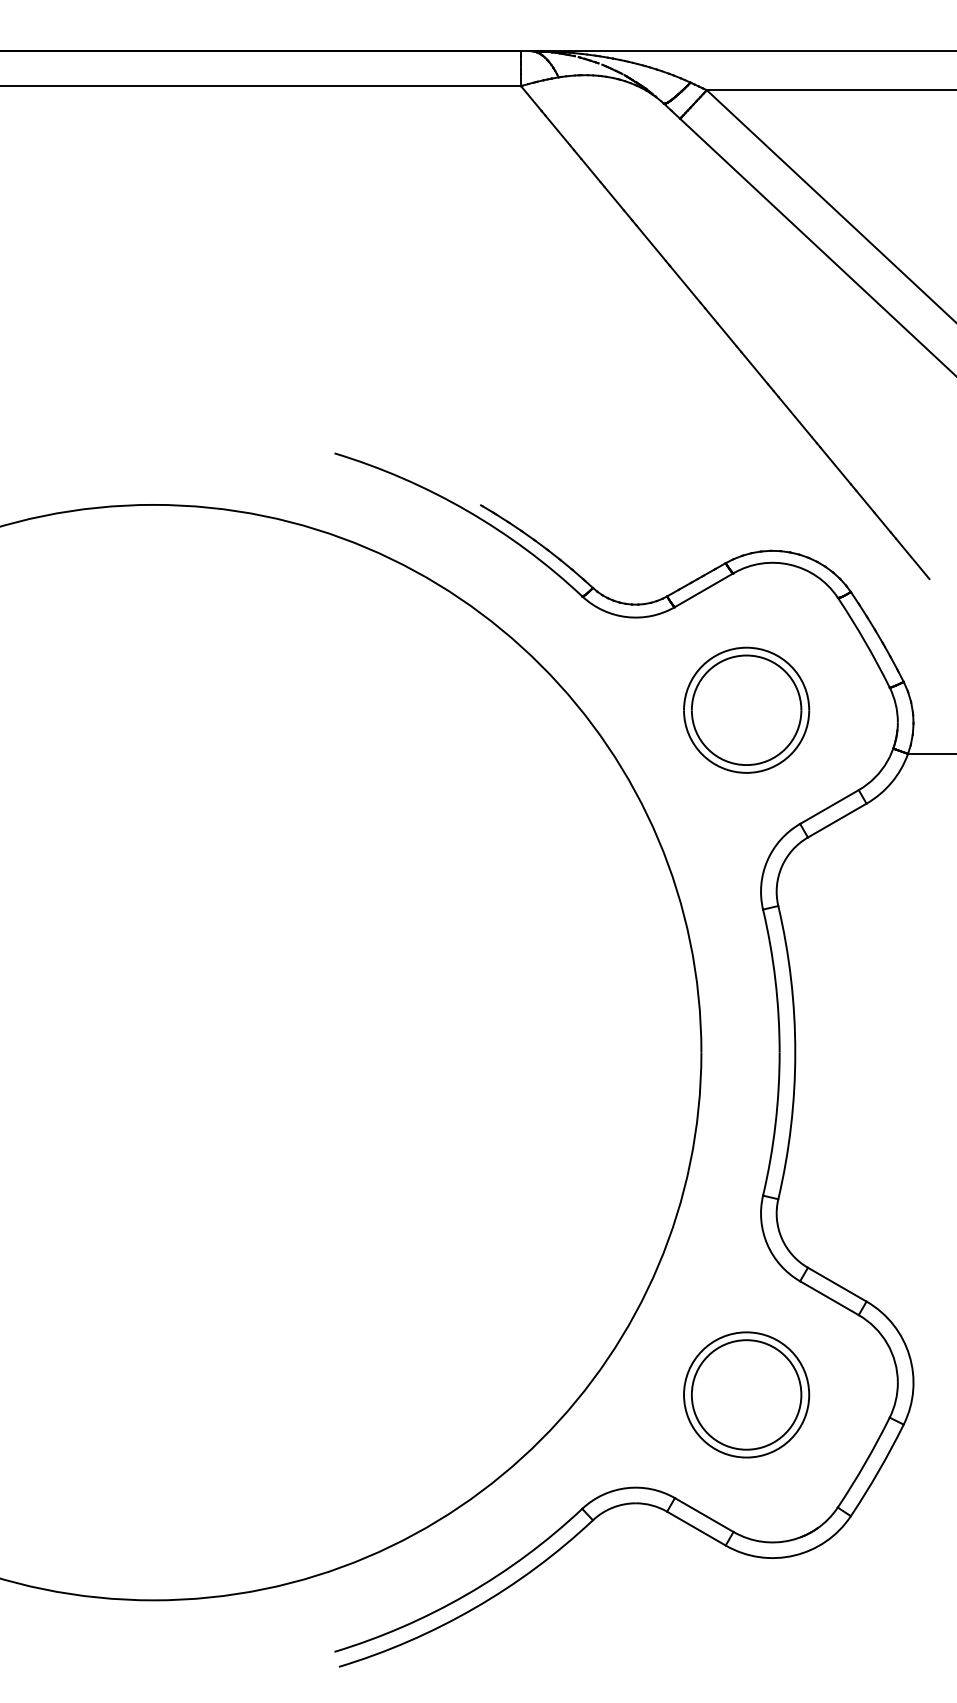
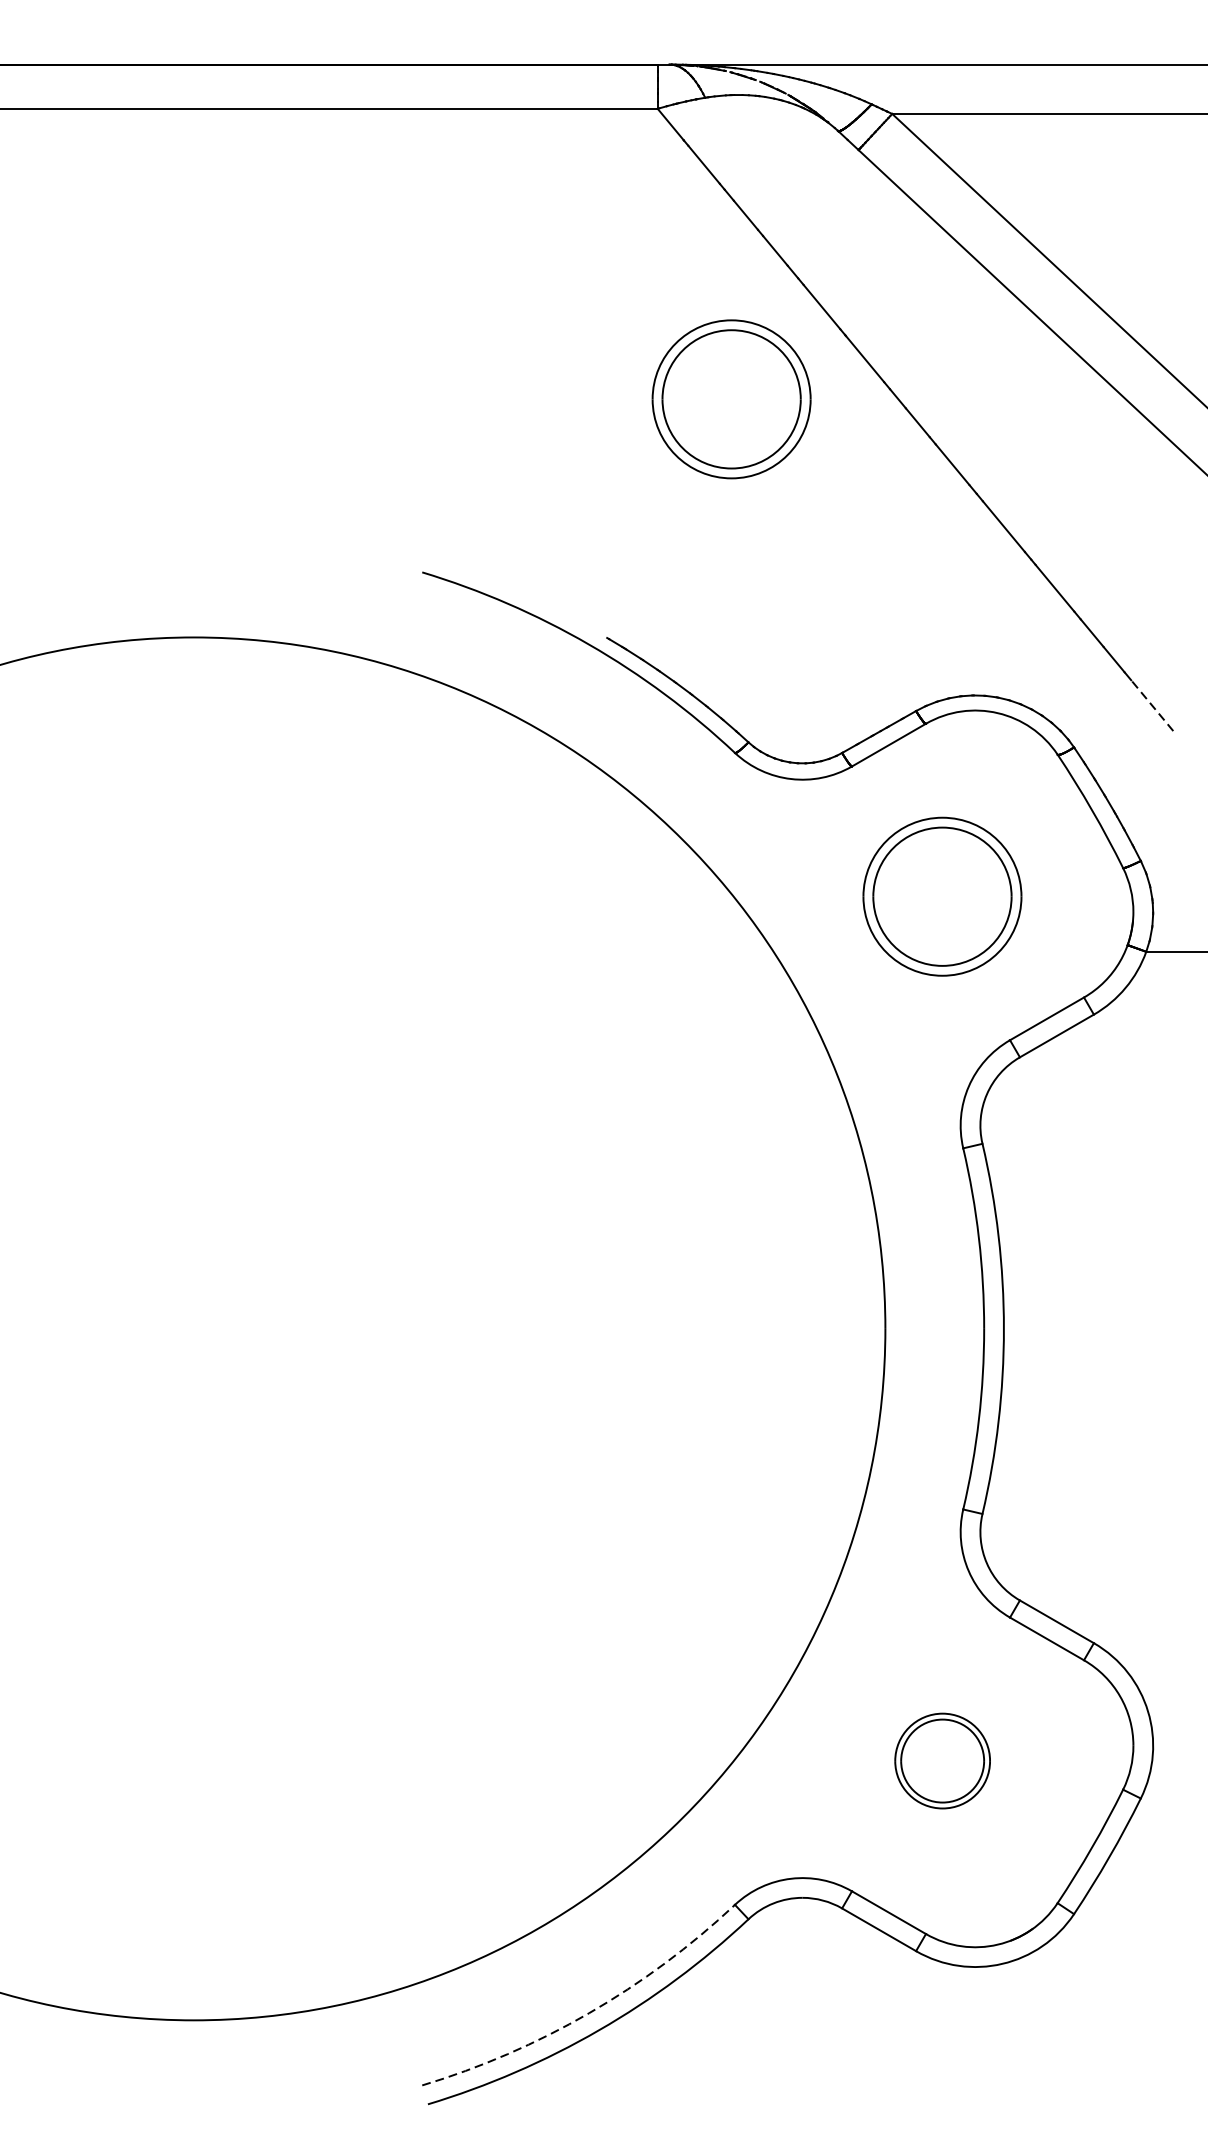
part: (579, 315) -> (731, 398), added
line: (912, 558) -> (1151, 705), solid -> dashed
part: (746, 1394) -> (942, 1760), size x0.6
arc: (466, 1594) -> (588, 2012), solid -> dashed

